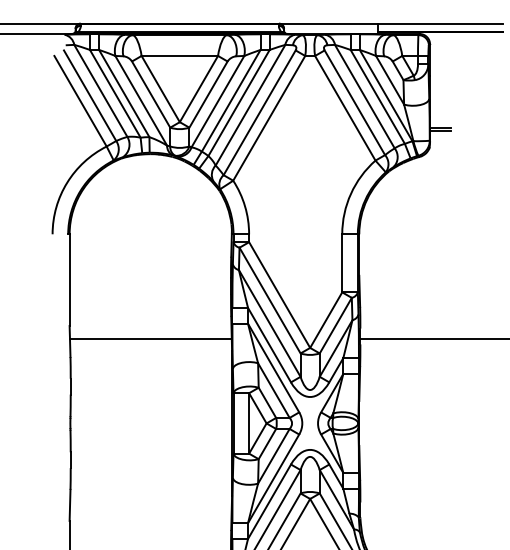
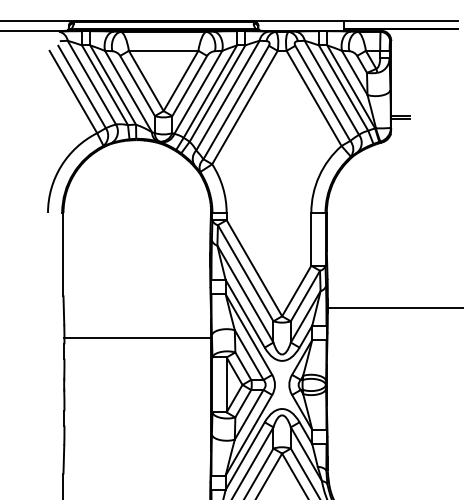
line: (149, 339) -> (136, 338), moved

